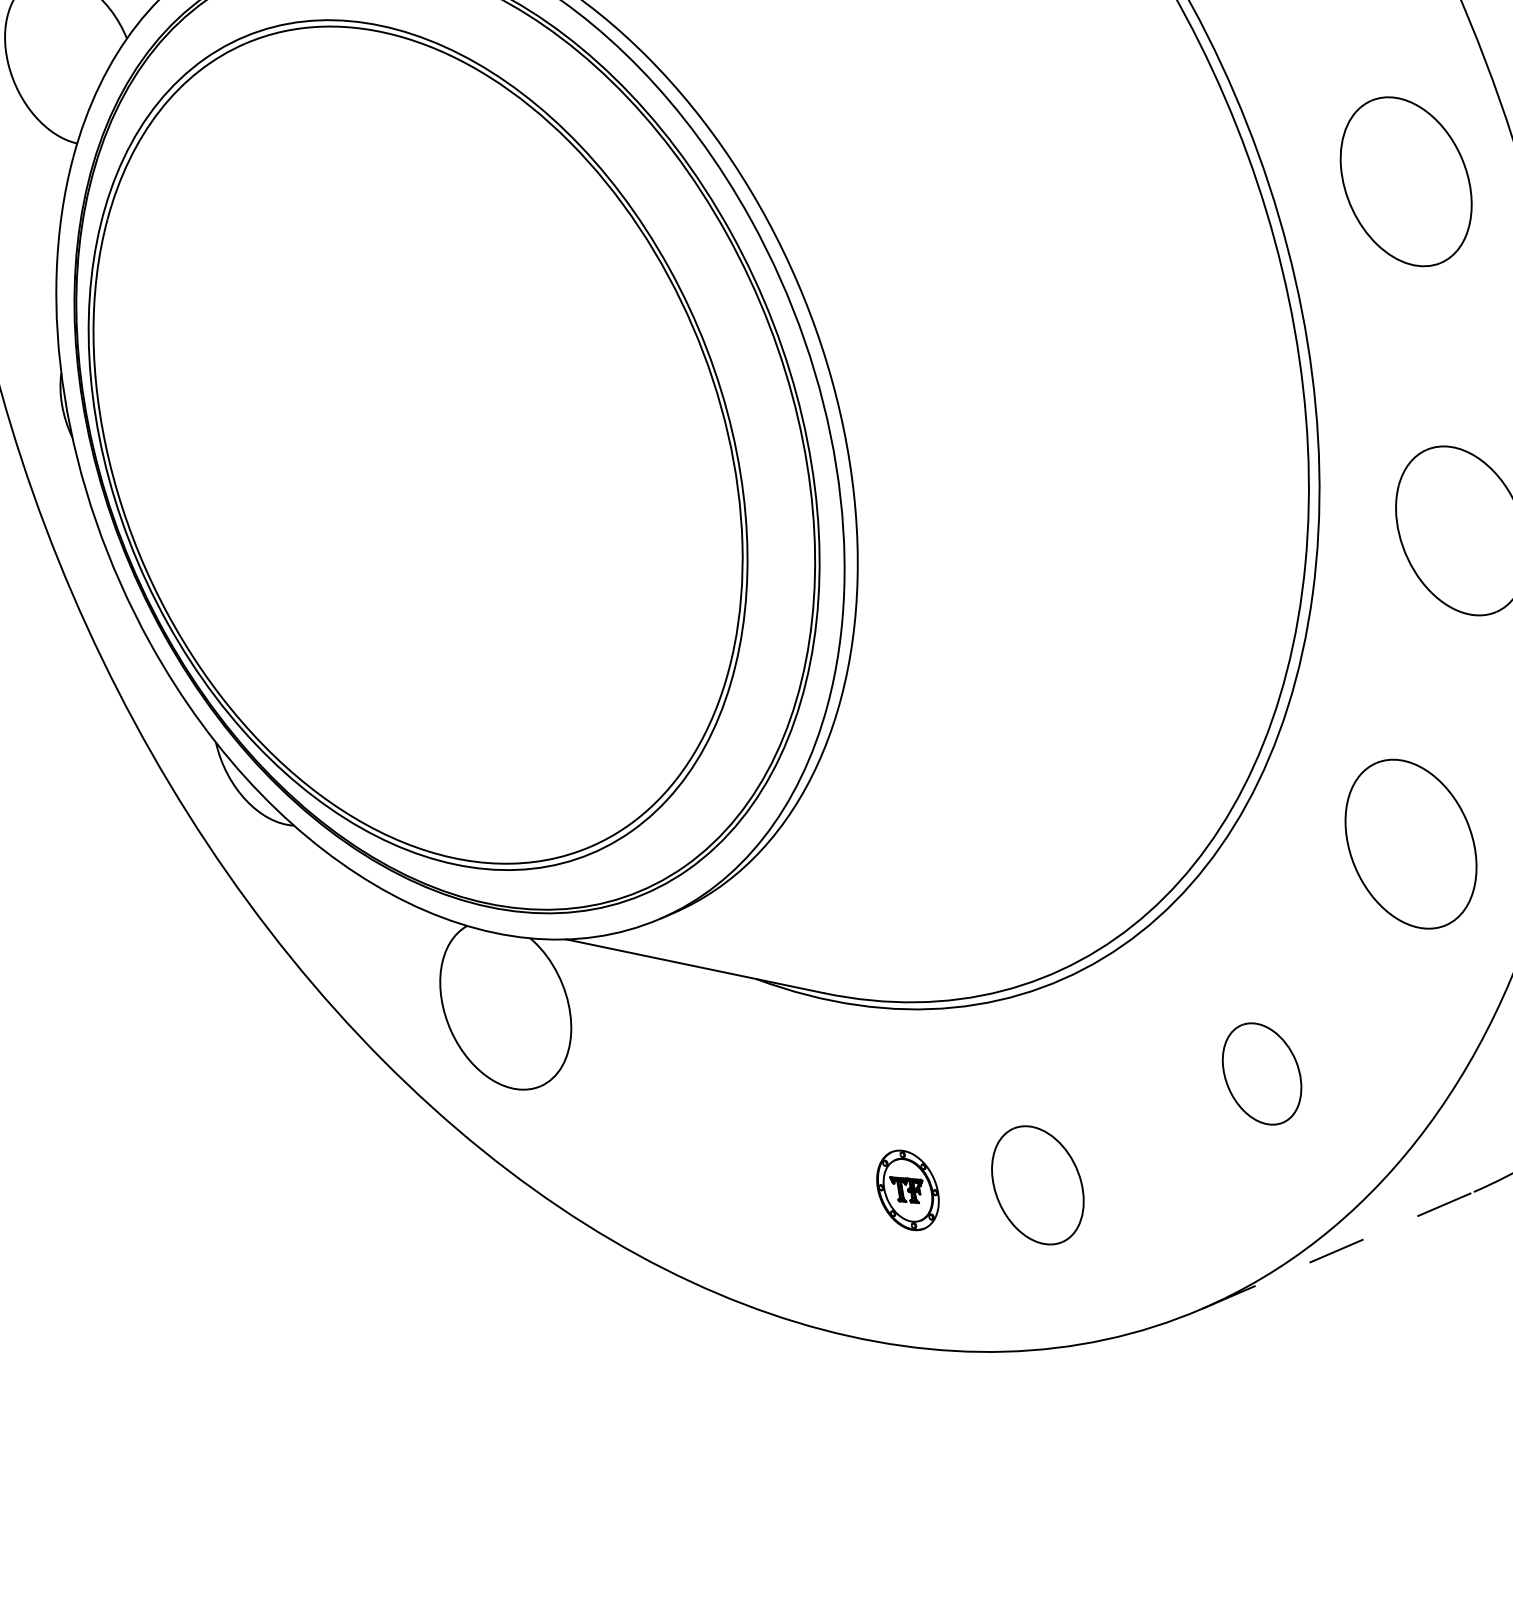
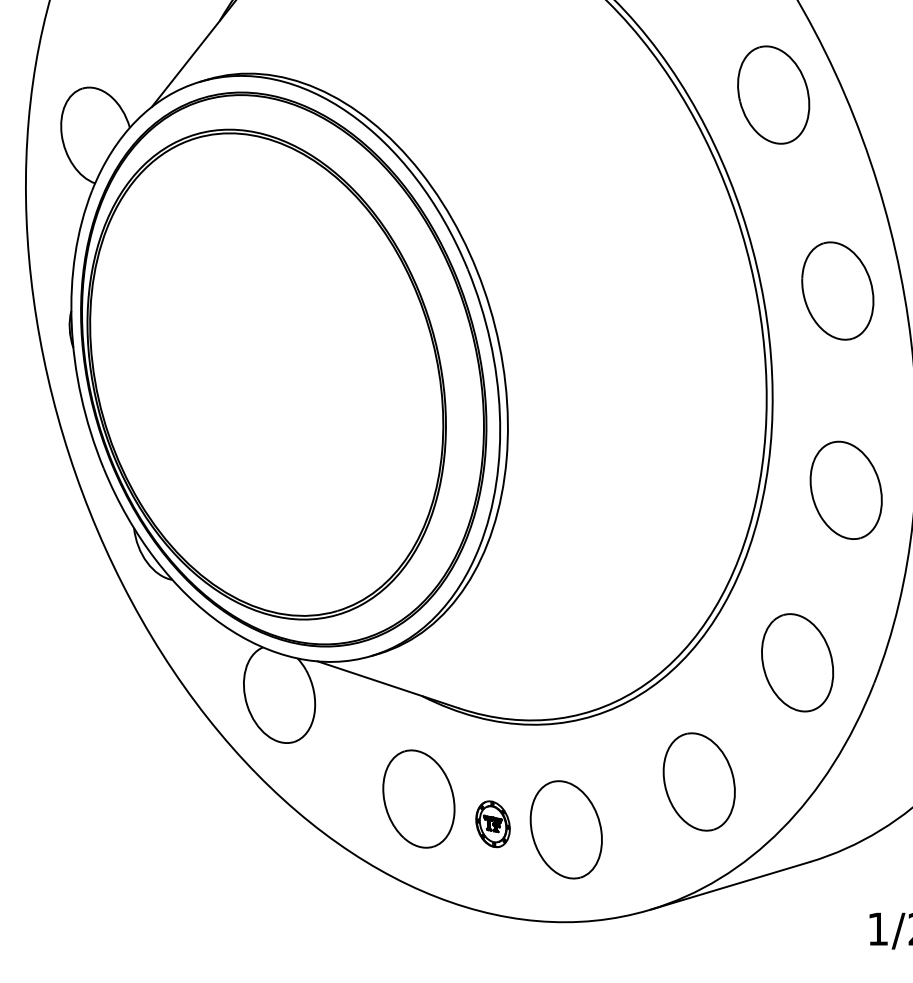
part: (1260, 1073) -> (698, 781), size x1.67
part: (771, 1160) -> (418, 798), added
part: (1036, 1184) -> (565, 829), size x1.43
line: (1338, 1249) -> (730, 885), dashed -> solid

